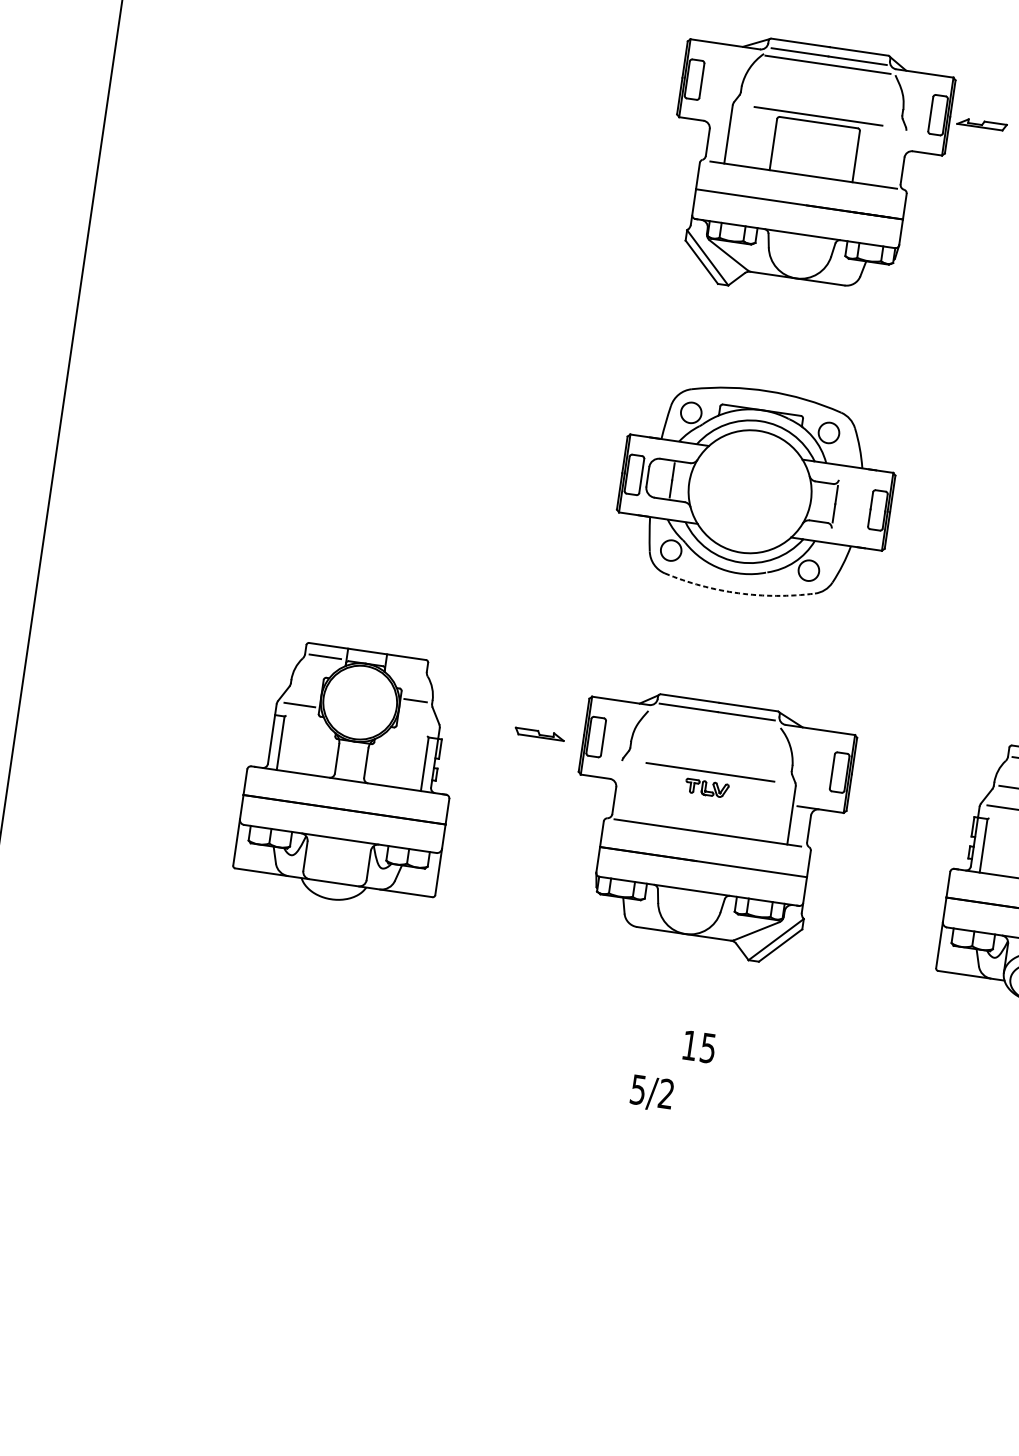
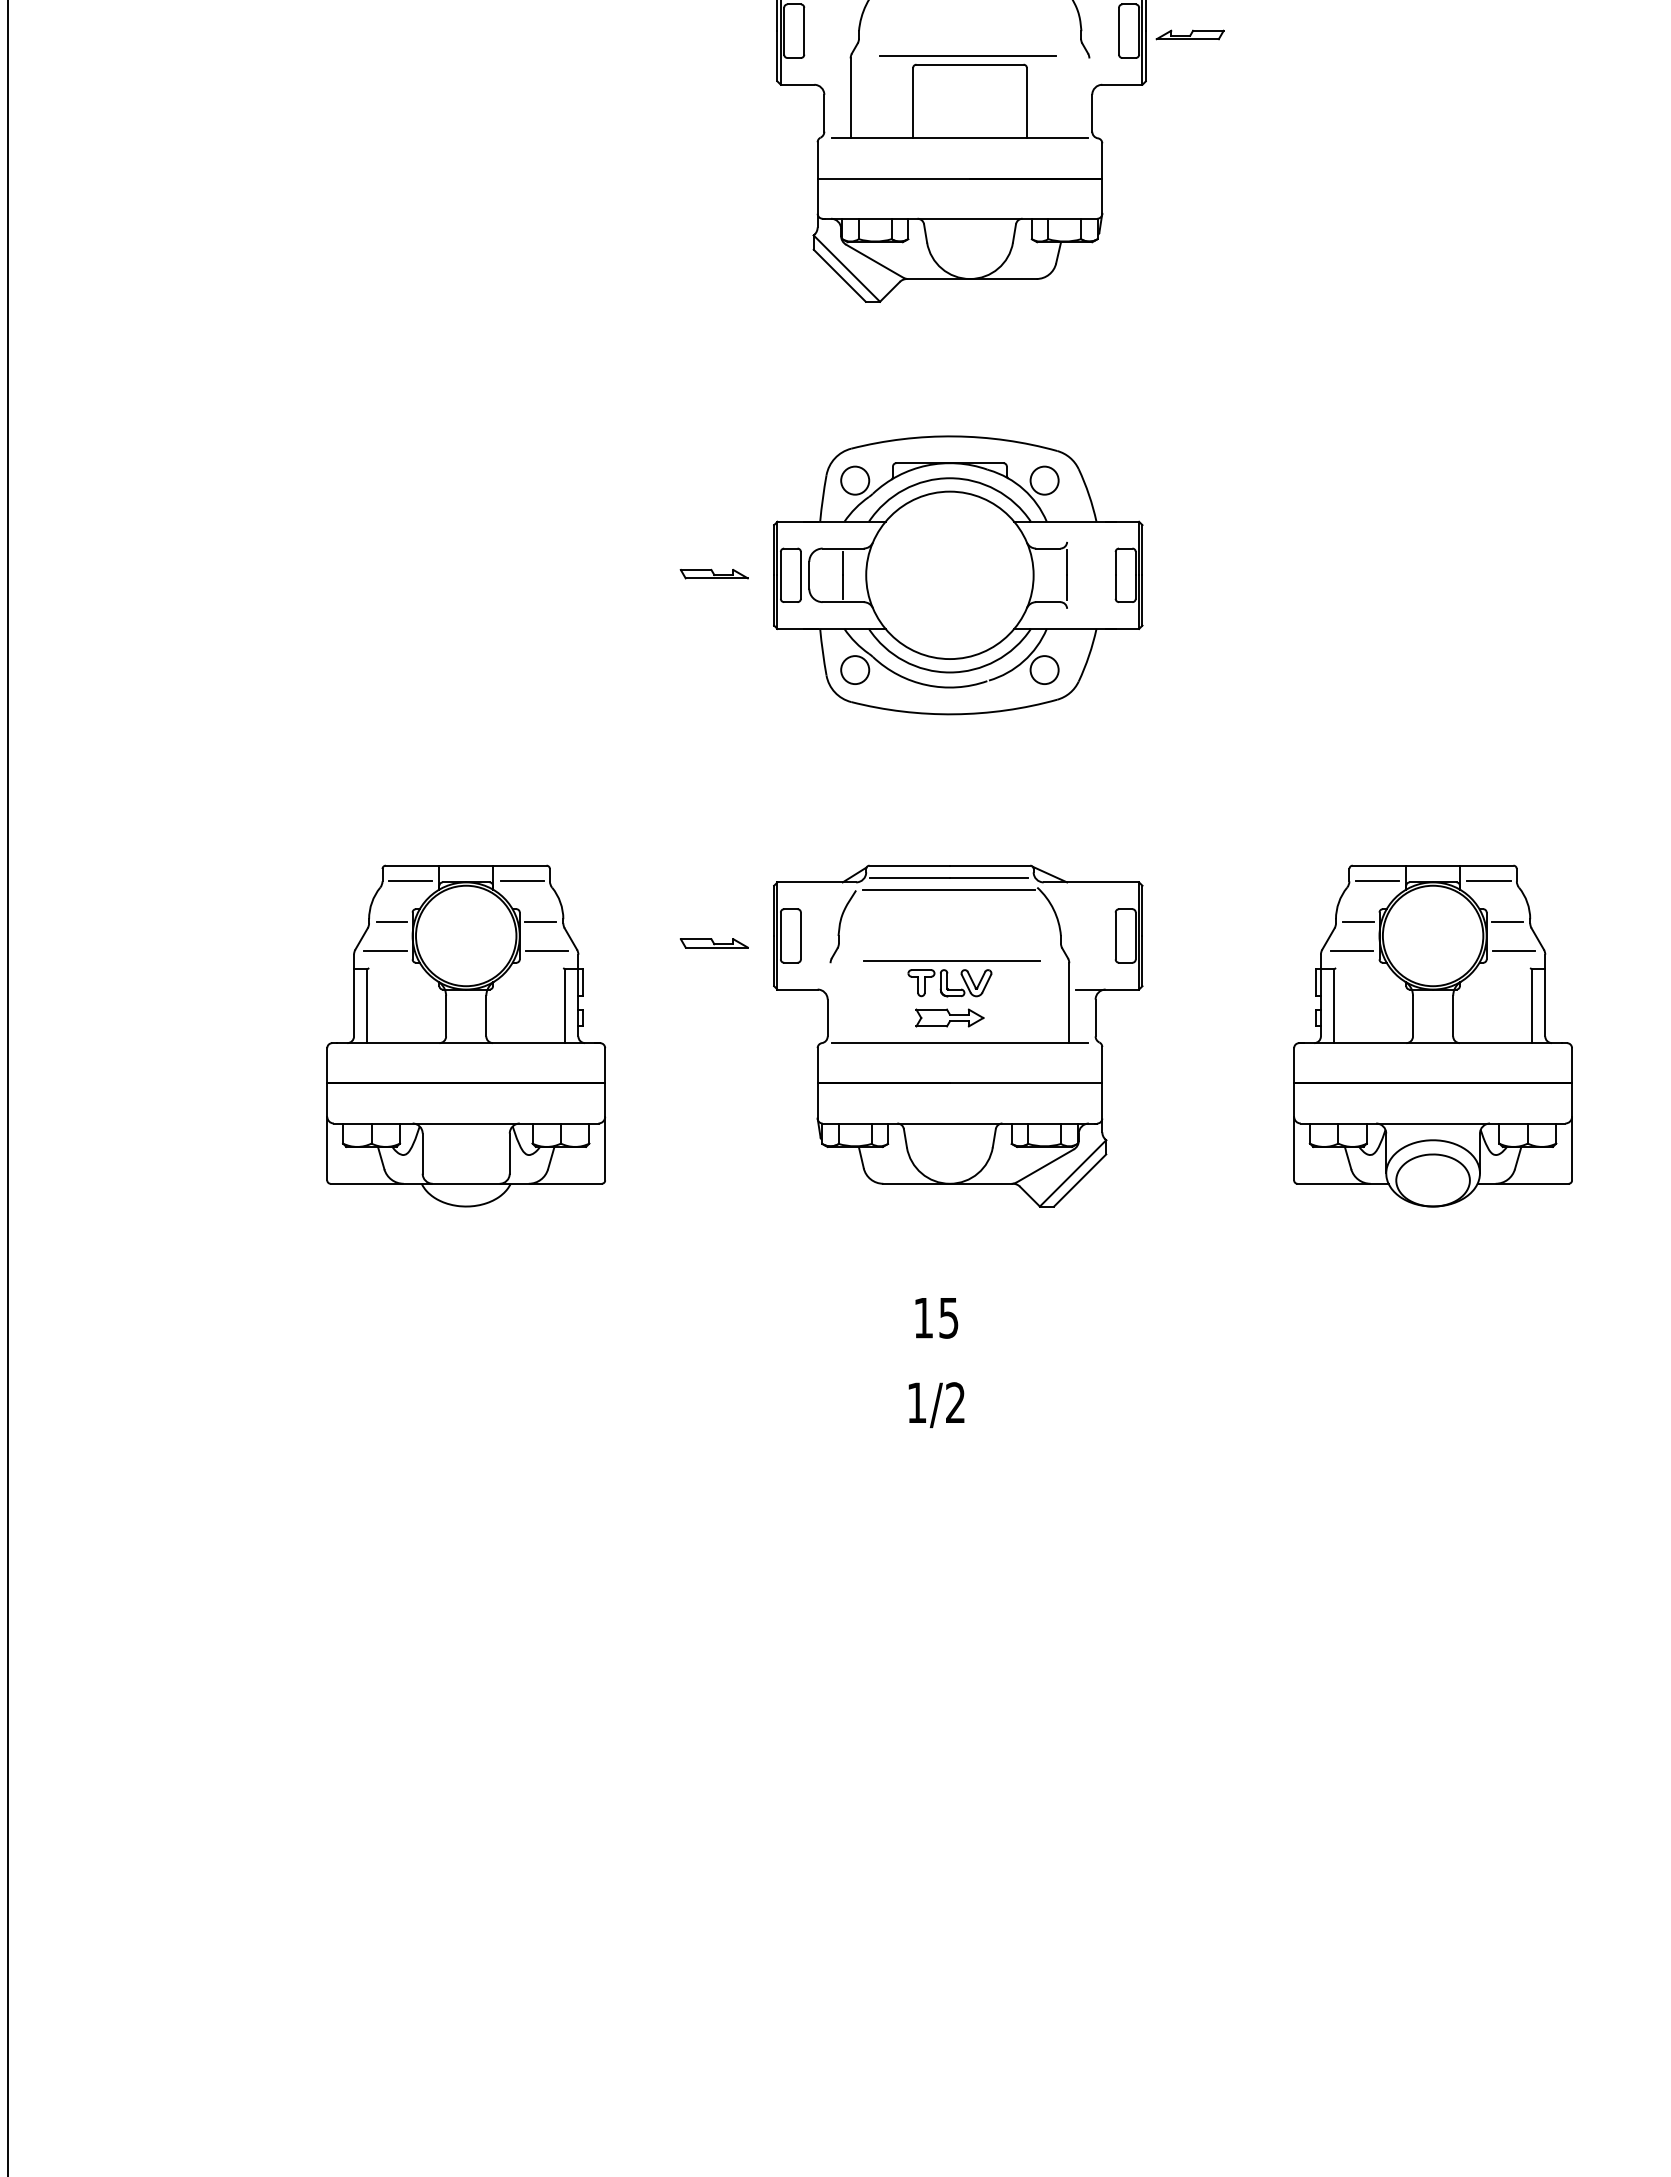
part: (578, 465) -> (713, 573), added
arc: (738, 593) -> (954, 714), dashed -> solid
line: (406, 668) -> (521, 881), added
line: (307, 684) -> (391, 922), added
line: (715, 720) -> (948, 889), added
line: (416, 722) -> (546, 951), added
part: (706, 788) -> (949, 983), size x1.43
part: (702, 813) -> (949, 1017), added
text: (699, 1047) -> (936, 1318), moved
text: (638, 1089) -> (916, 1402), 5/2 -> 1/2

